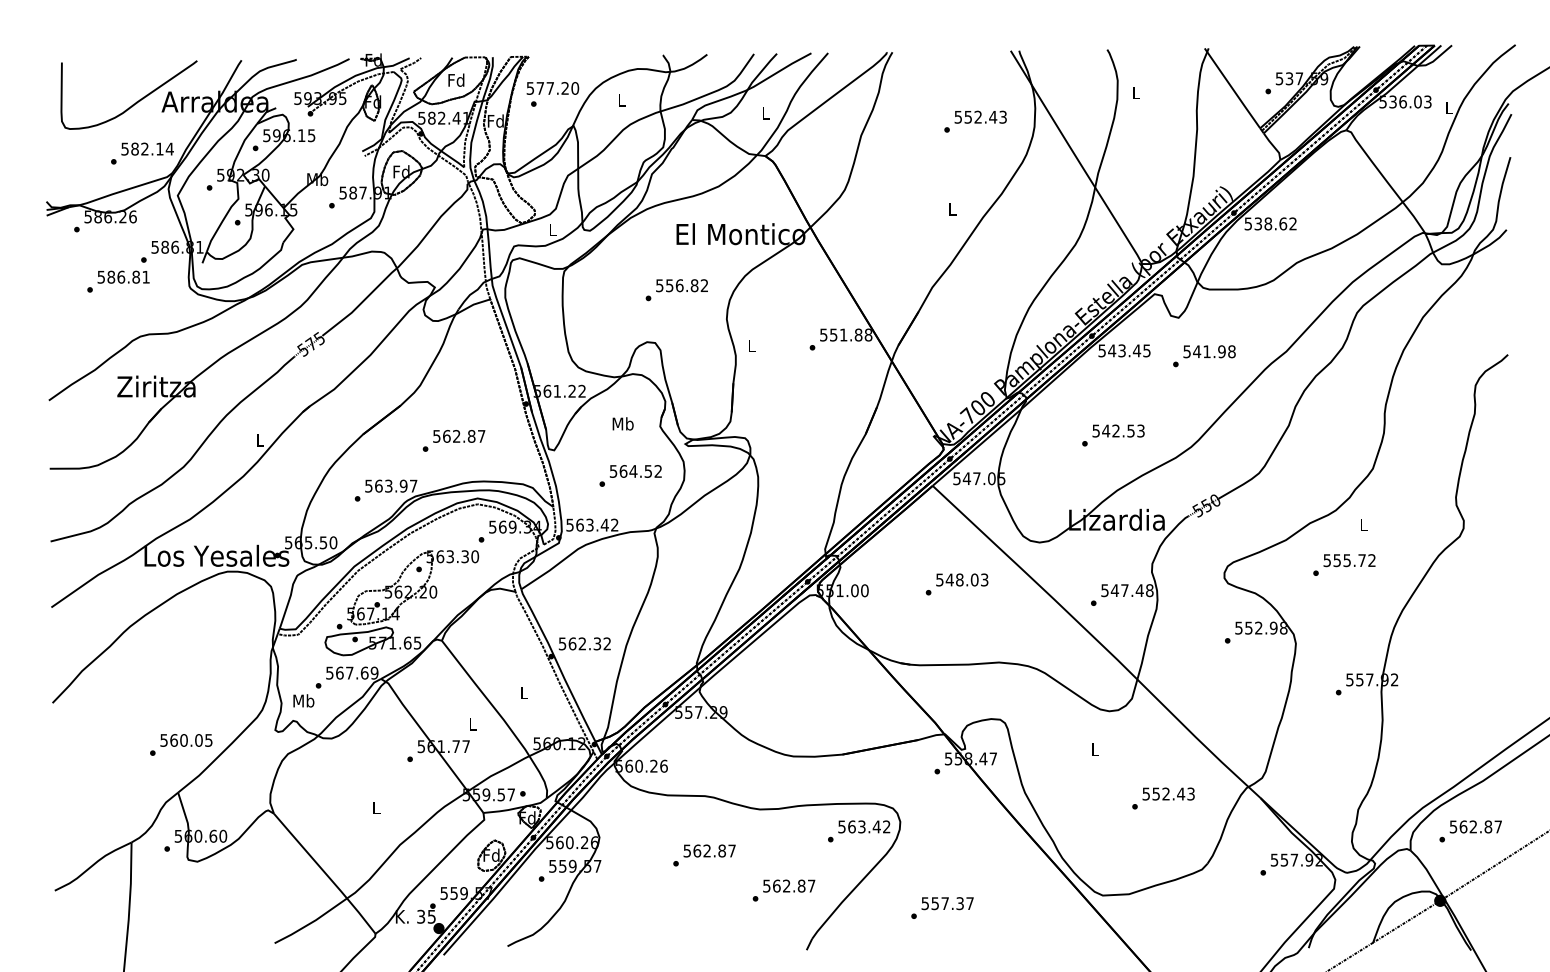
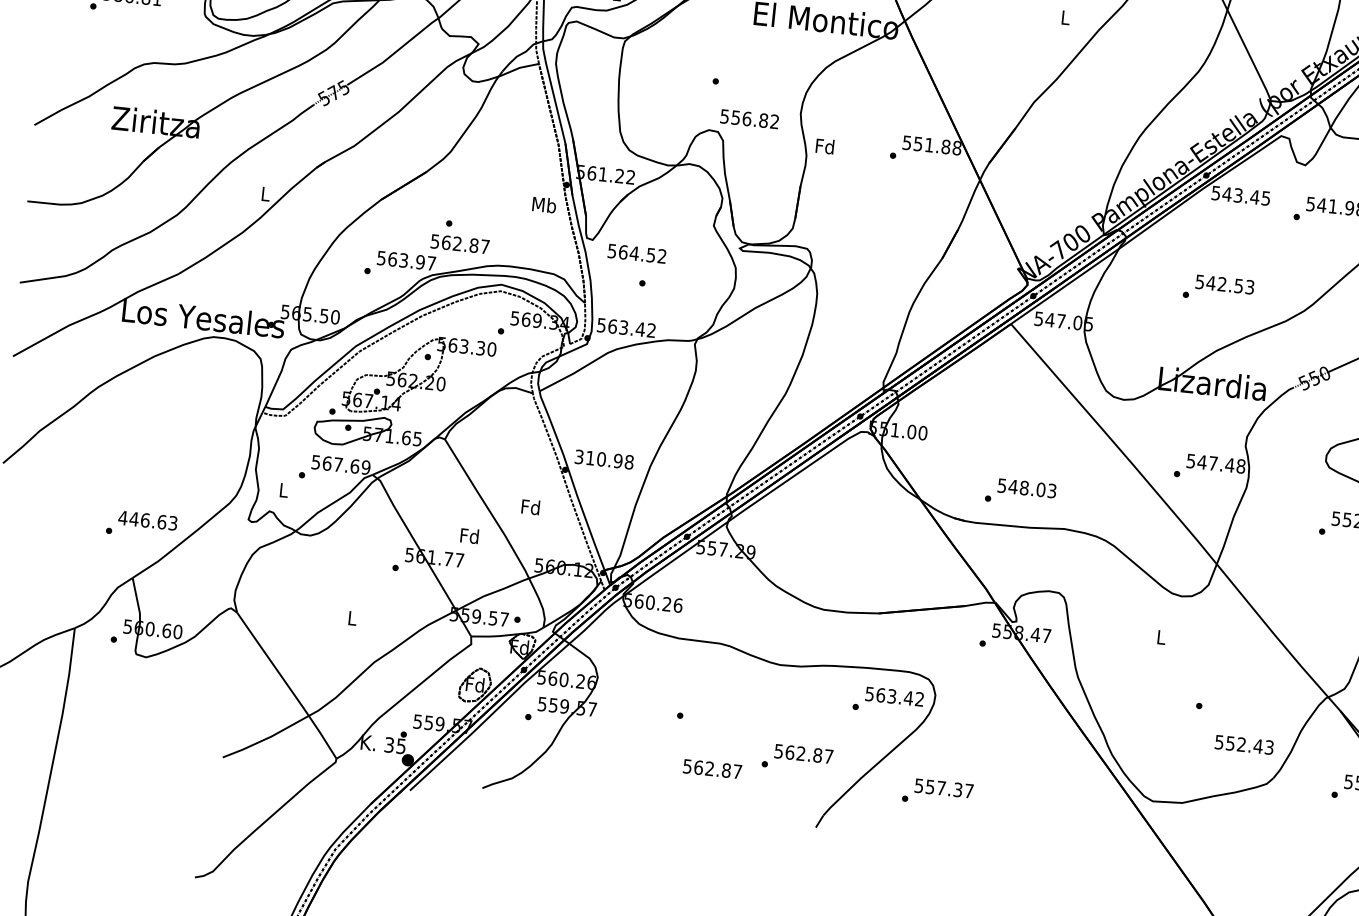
text: (681, 285) -> (749, 118), moved
text: (751, 345) -> (825, 146), L -> Fd
text: (622, 423) -> (543, 204), moved
text: (459, 436) -> (460, 244), moved
text: (635, 471) -> (636, 253), moved
text: (956, 584) -> (1020, 492), moved
text: (585, 643) -> (604, 459), 562.32 -> 310.98
text: (524, 692) -> (531, 506), L -> Fd
text: (303, 700) -> (283, 489), Mb -> L
text: (472, 723) -> (469, 535), L -> Fd
text: (186, 740) -> (148, 520), 560.05 -> 446.63
text: (1168, 793) -> (1244, 744), moved
text: (709, 850) -> (712, 768), moved
text: (942, 907) -> (937, 792), moved

